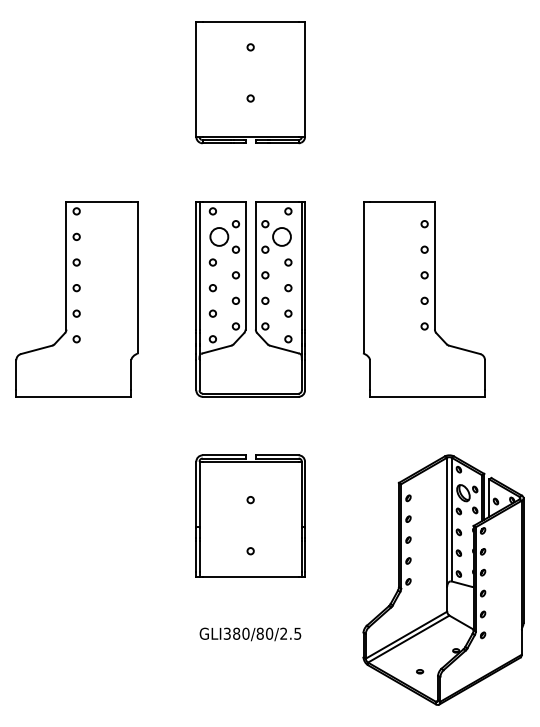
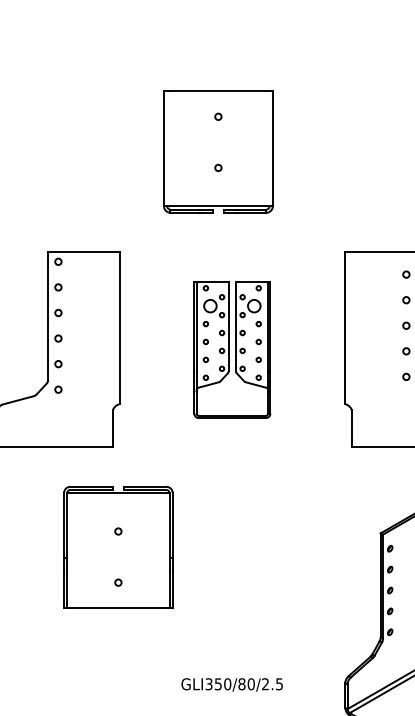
part: (250, 82) -> (218, 151), moved
part: (250, 299) -> (232, 349), size x0.7
part: (250, 515) -> (118, 546), moved
text: (236, 633) -> (218, 683), GLI380/80/2.5 -> GLI350/80/2.5

